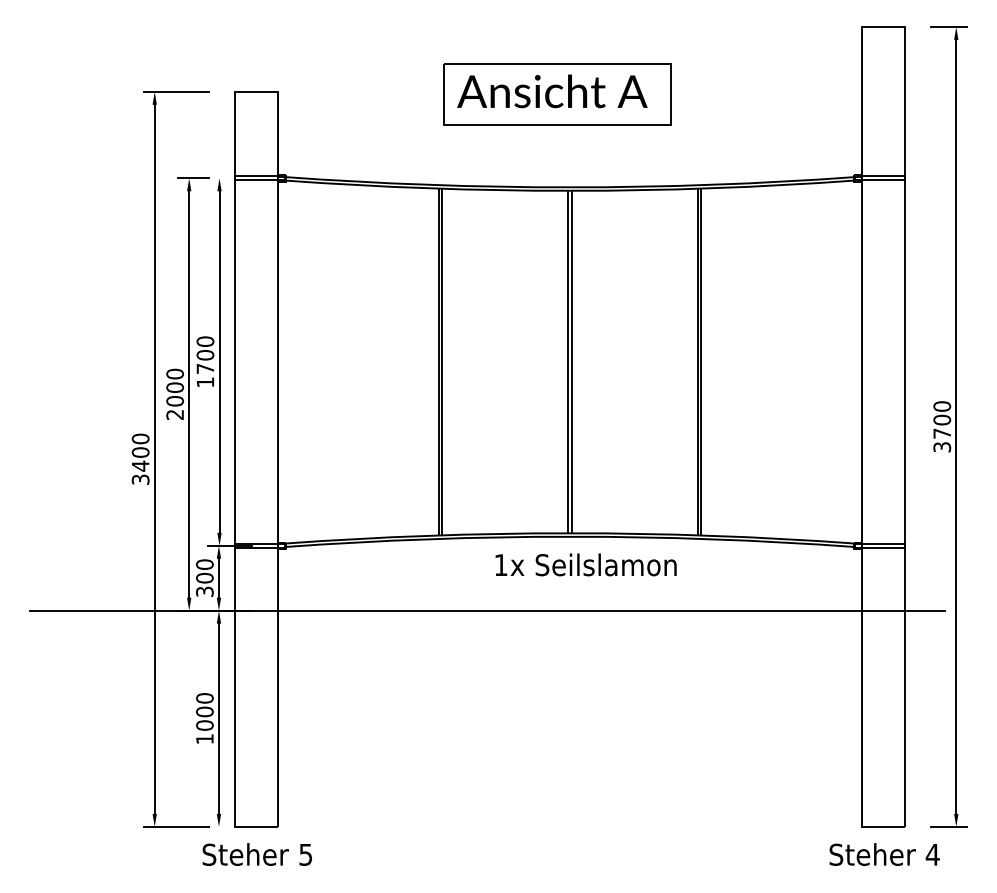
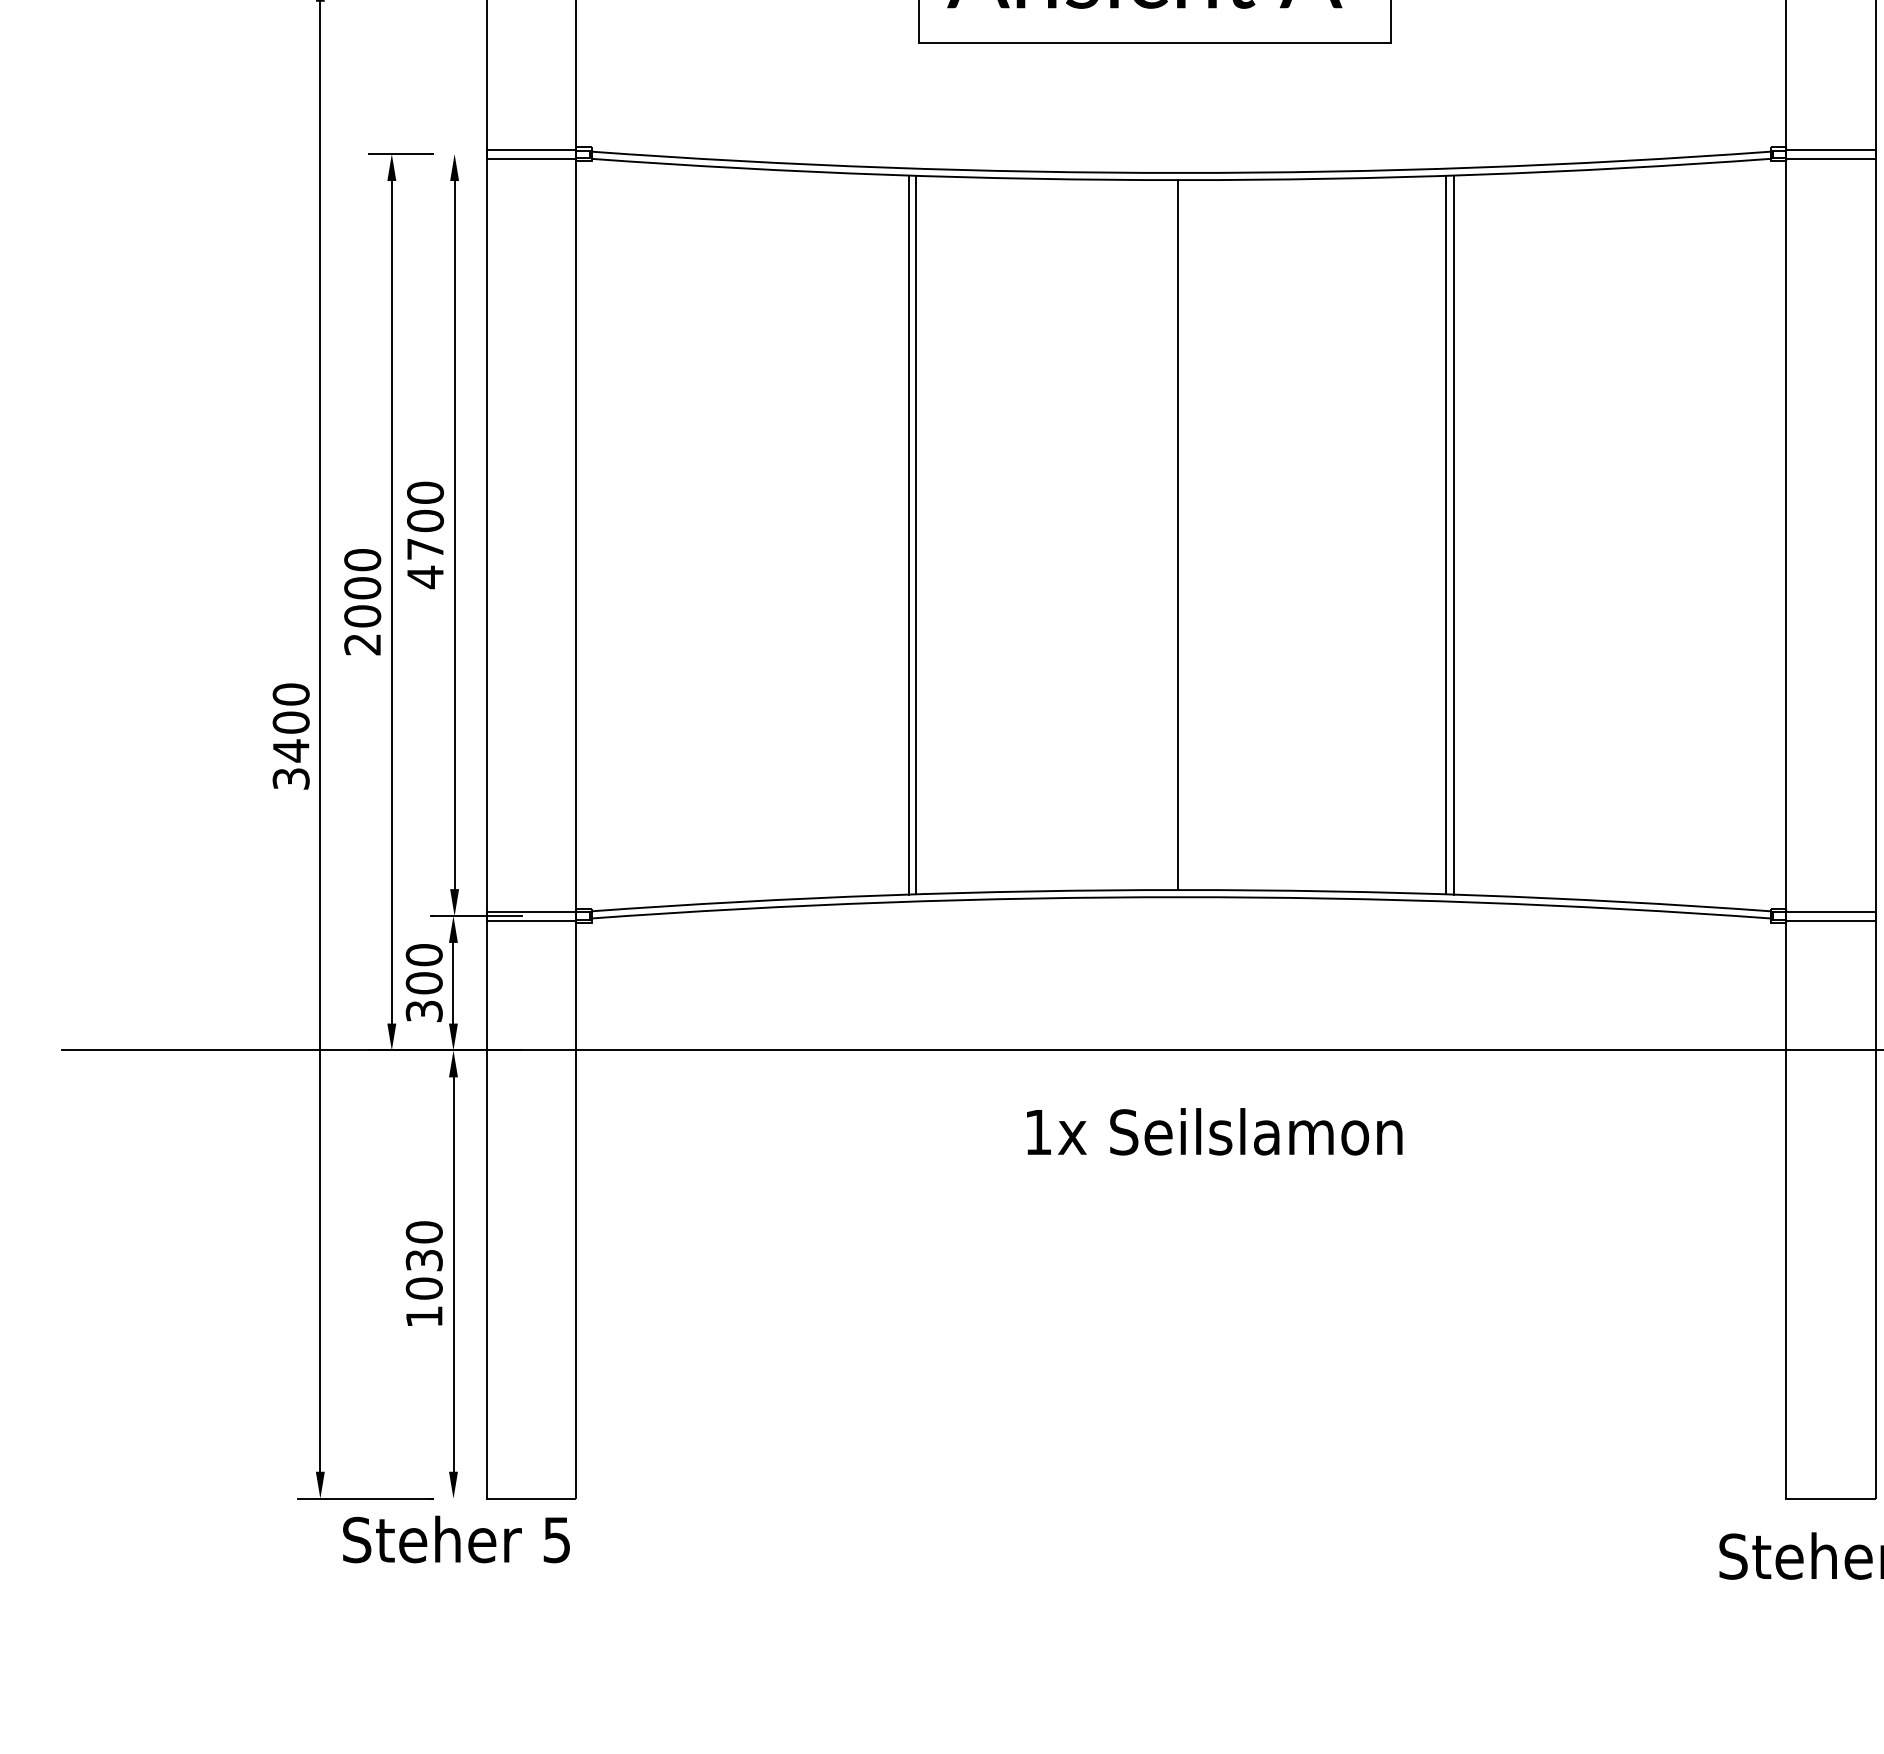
line: (571, 361) -> (1184, 533), removed
text: (205, 382) -> (425, 577), 1700 -> 4700
text: (585, 564) -> (1213, 1130), moved
text: (204, 711) -> (423, 1259), 1000 -> 1030
text: (257, 854) -> (456, 1539), moved

